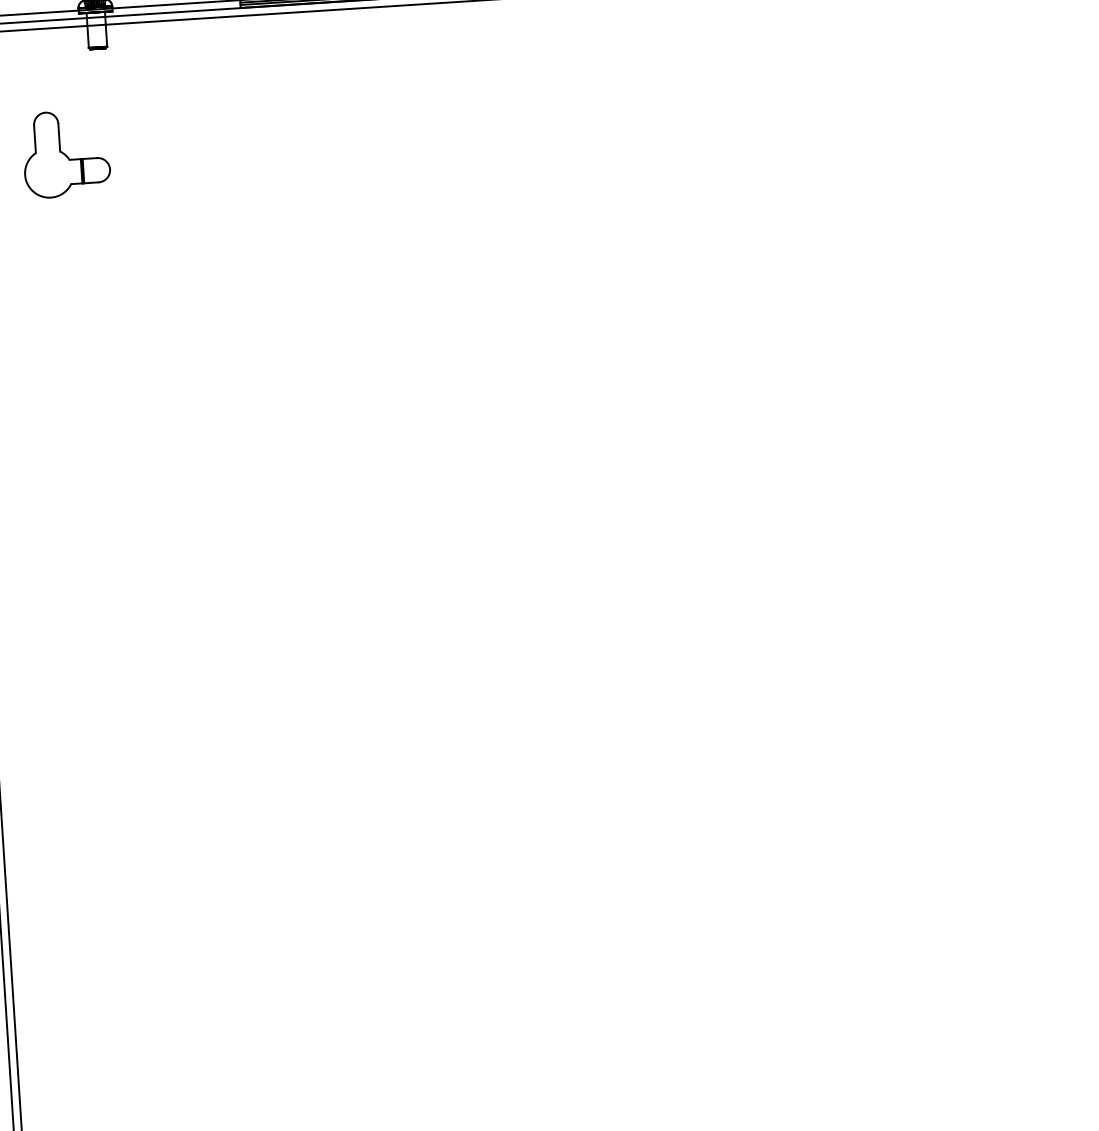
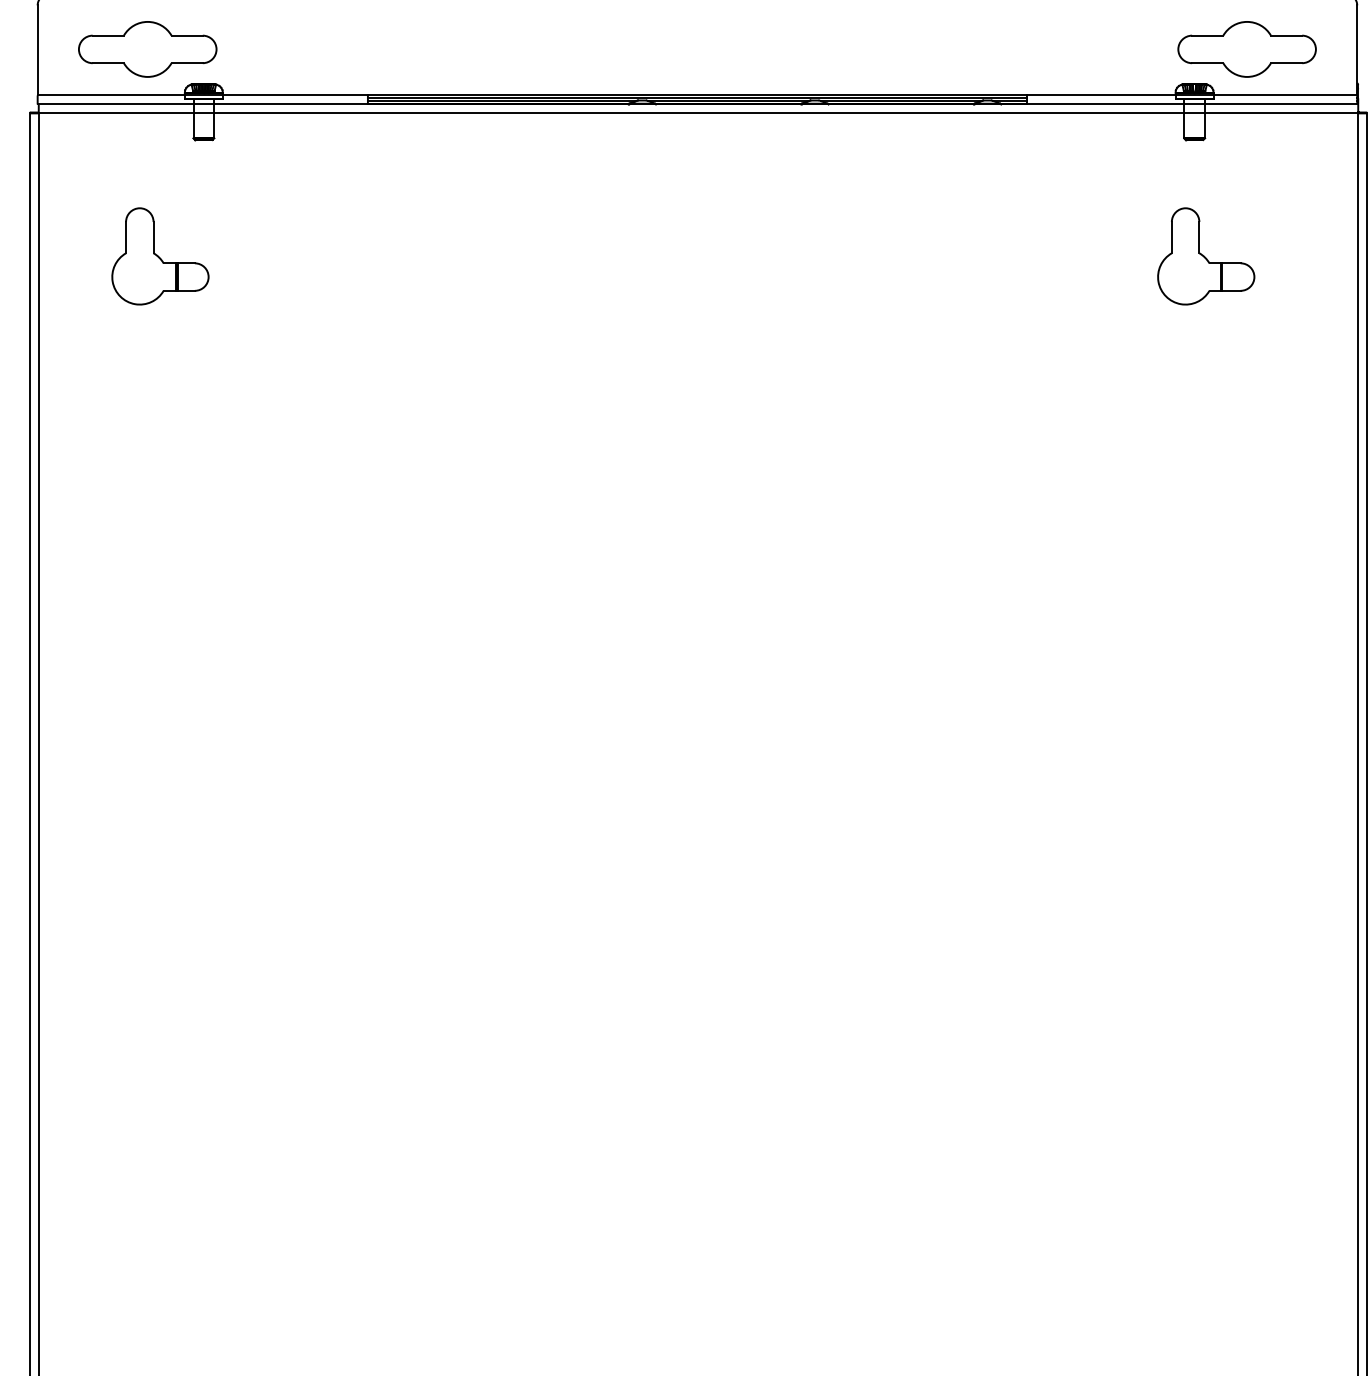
part: (988, 94) -> (1206, 256), added

